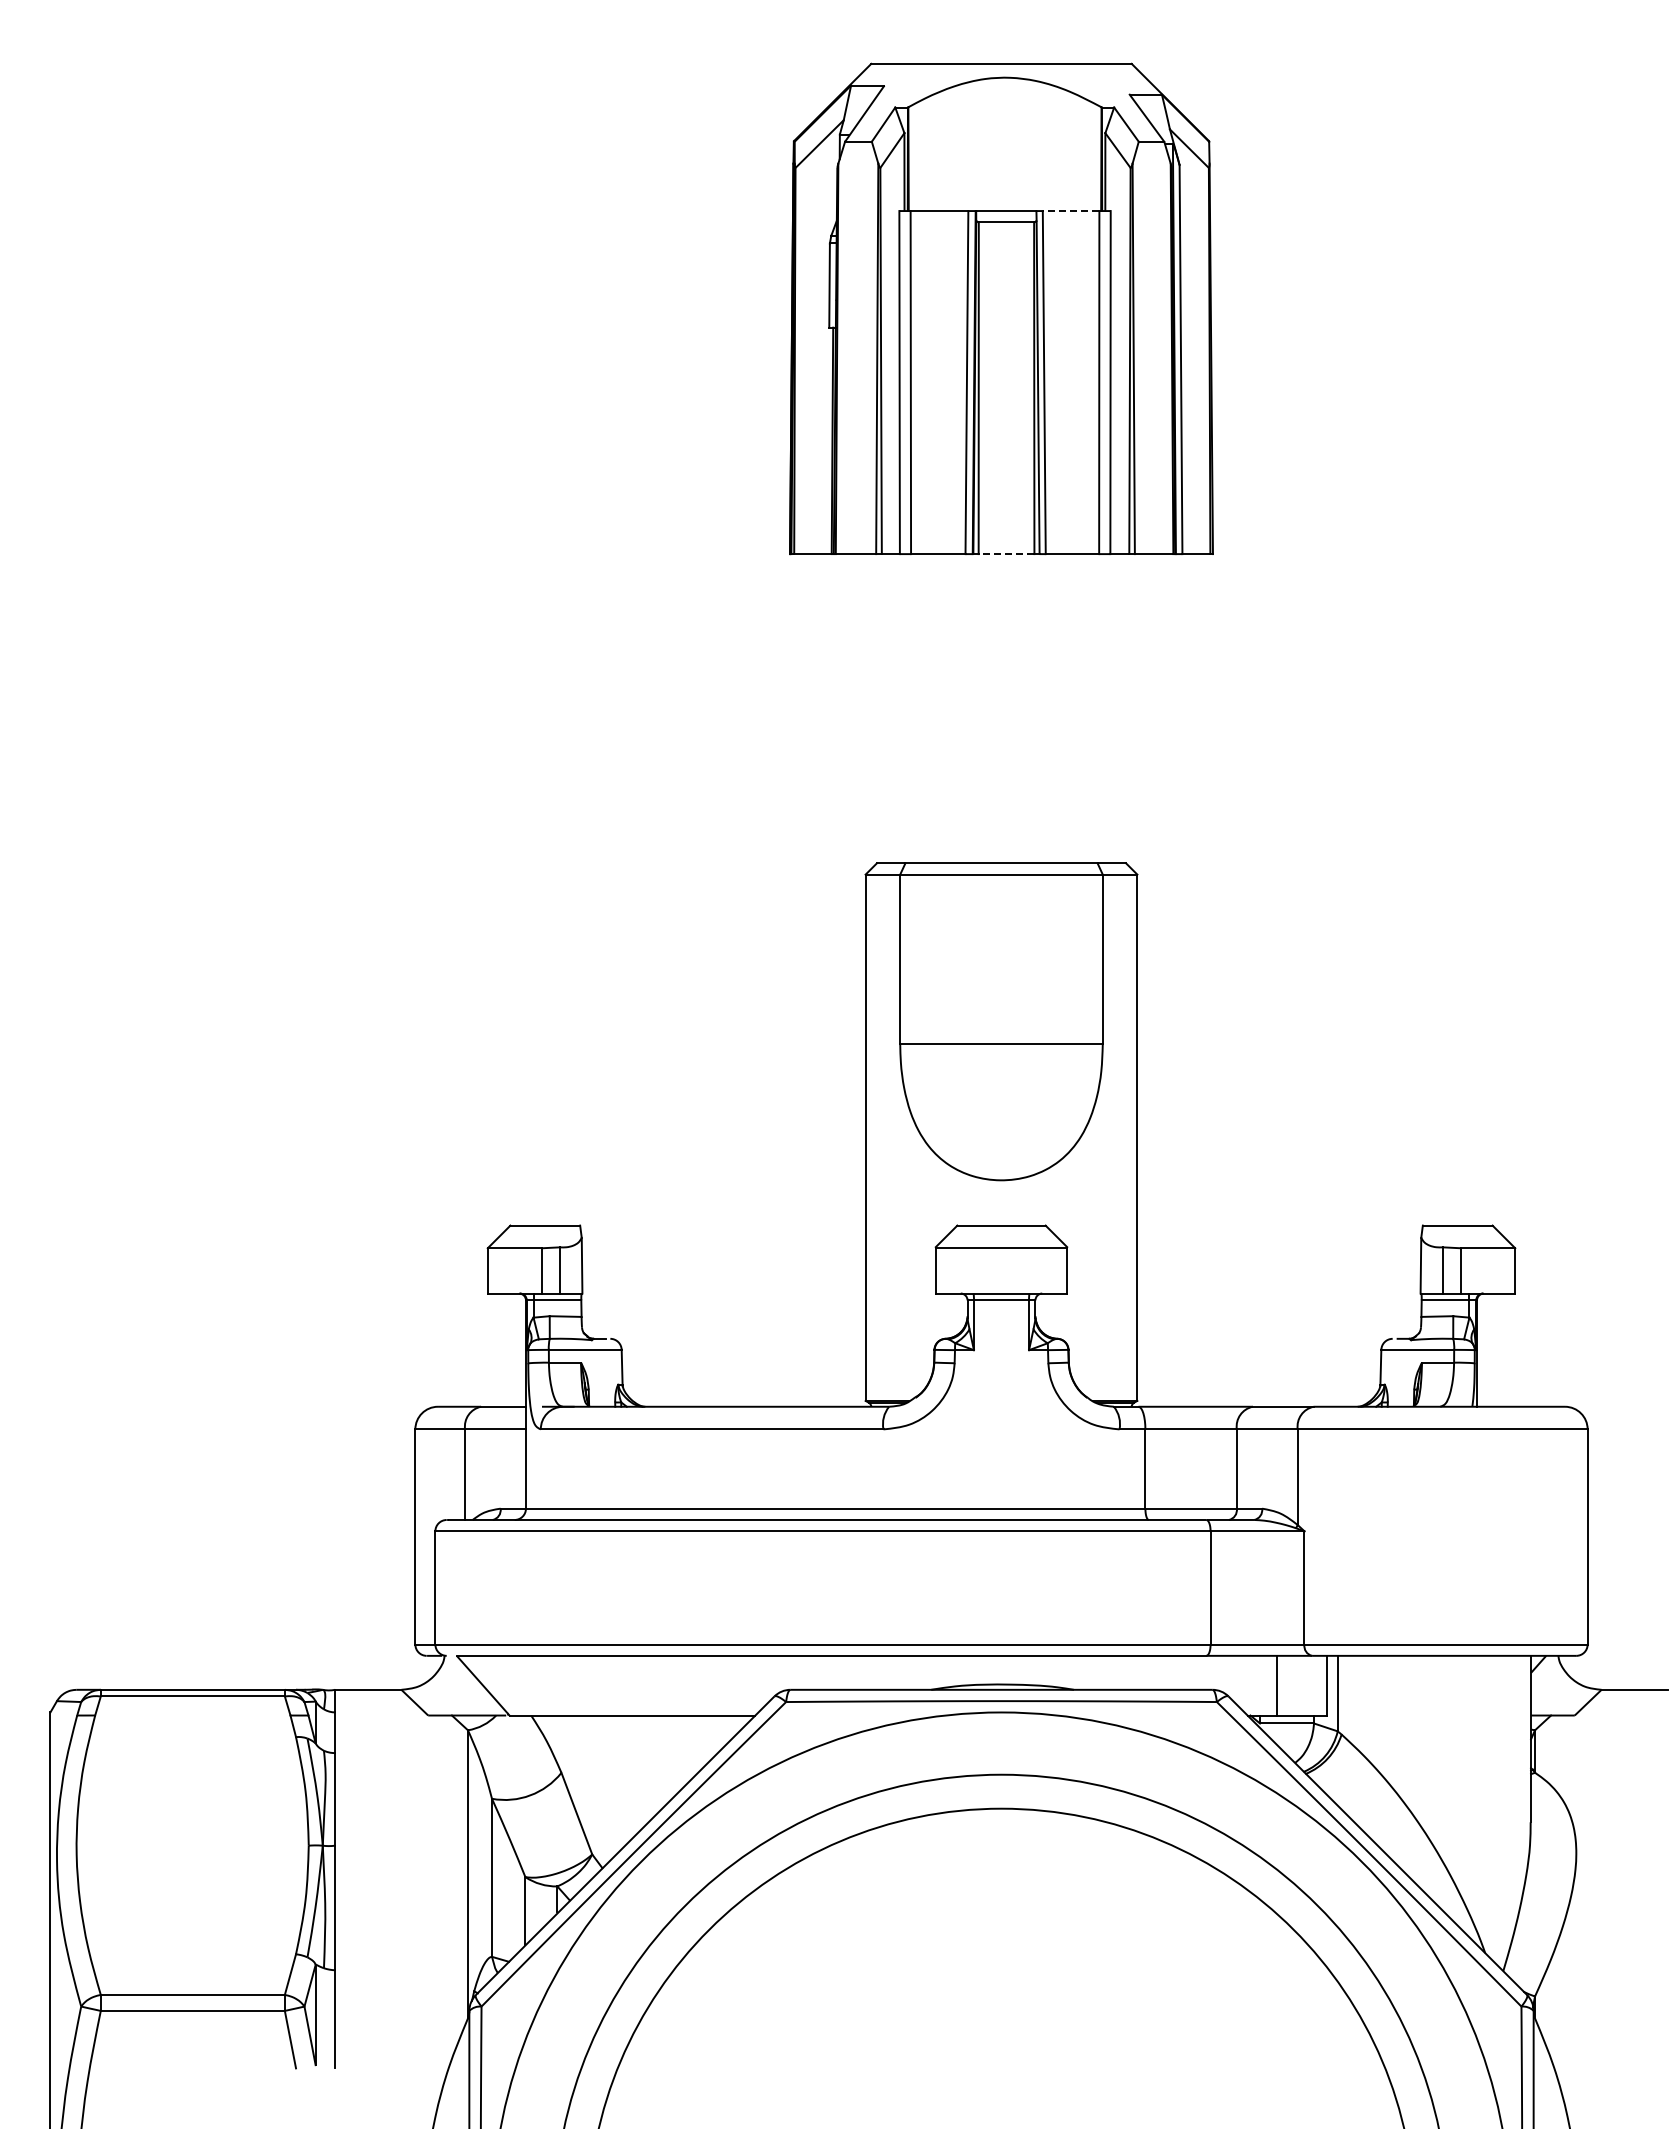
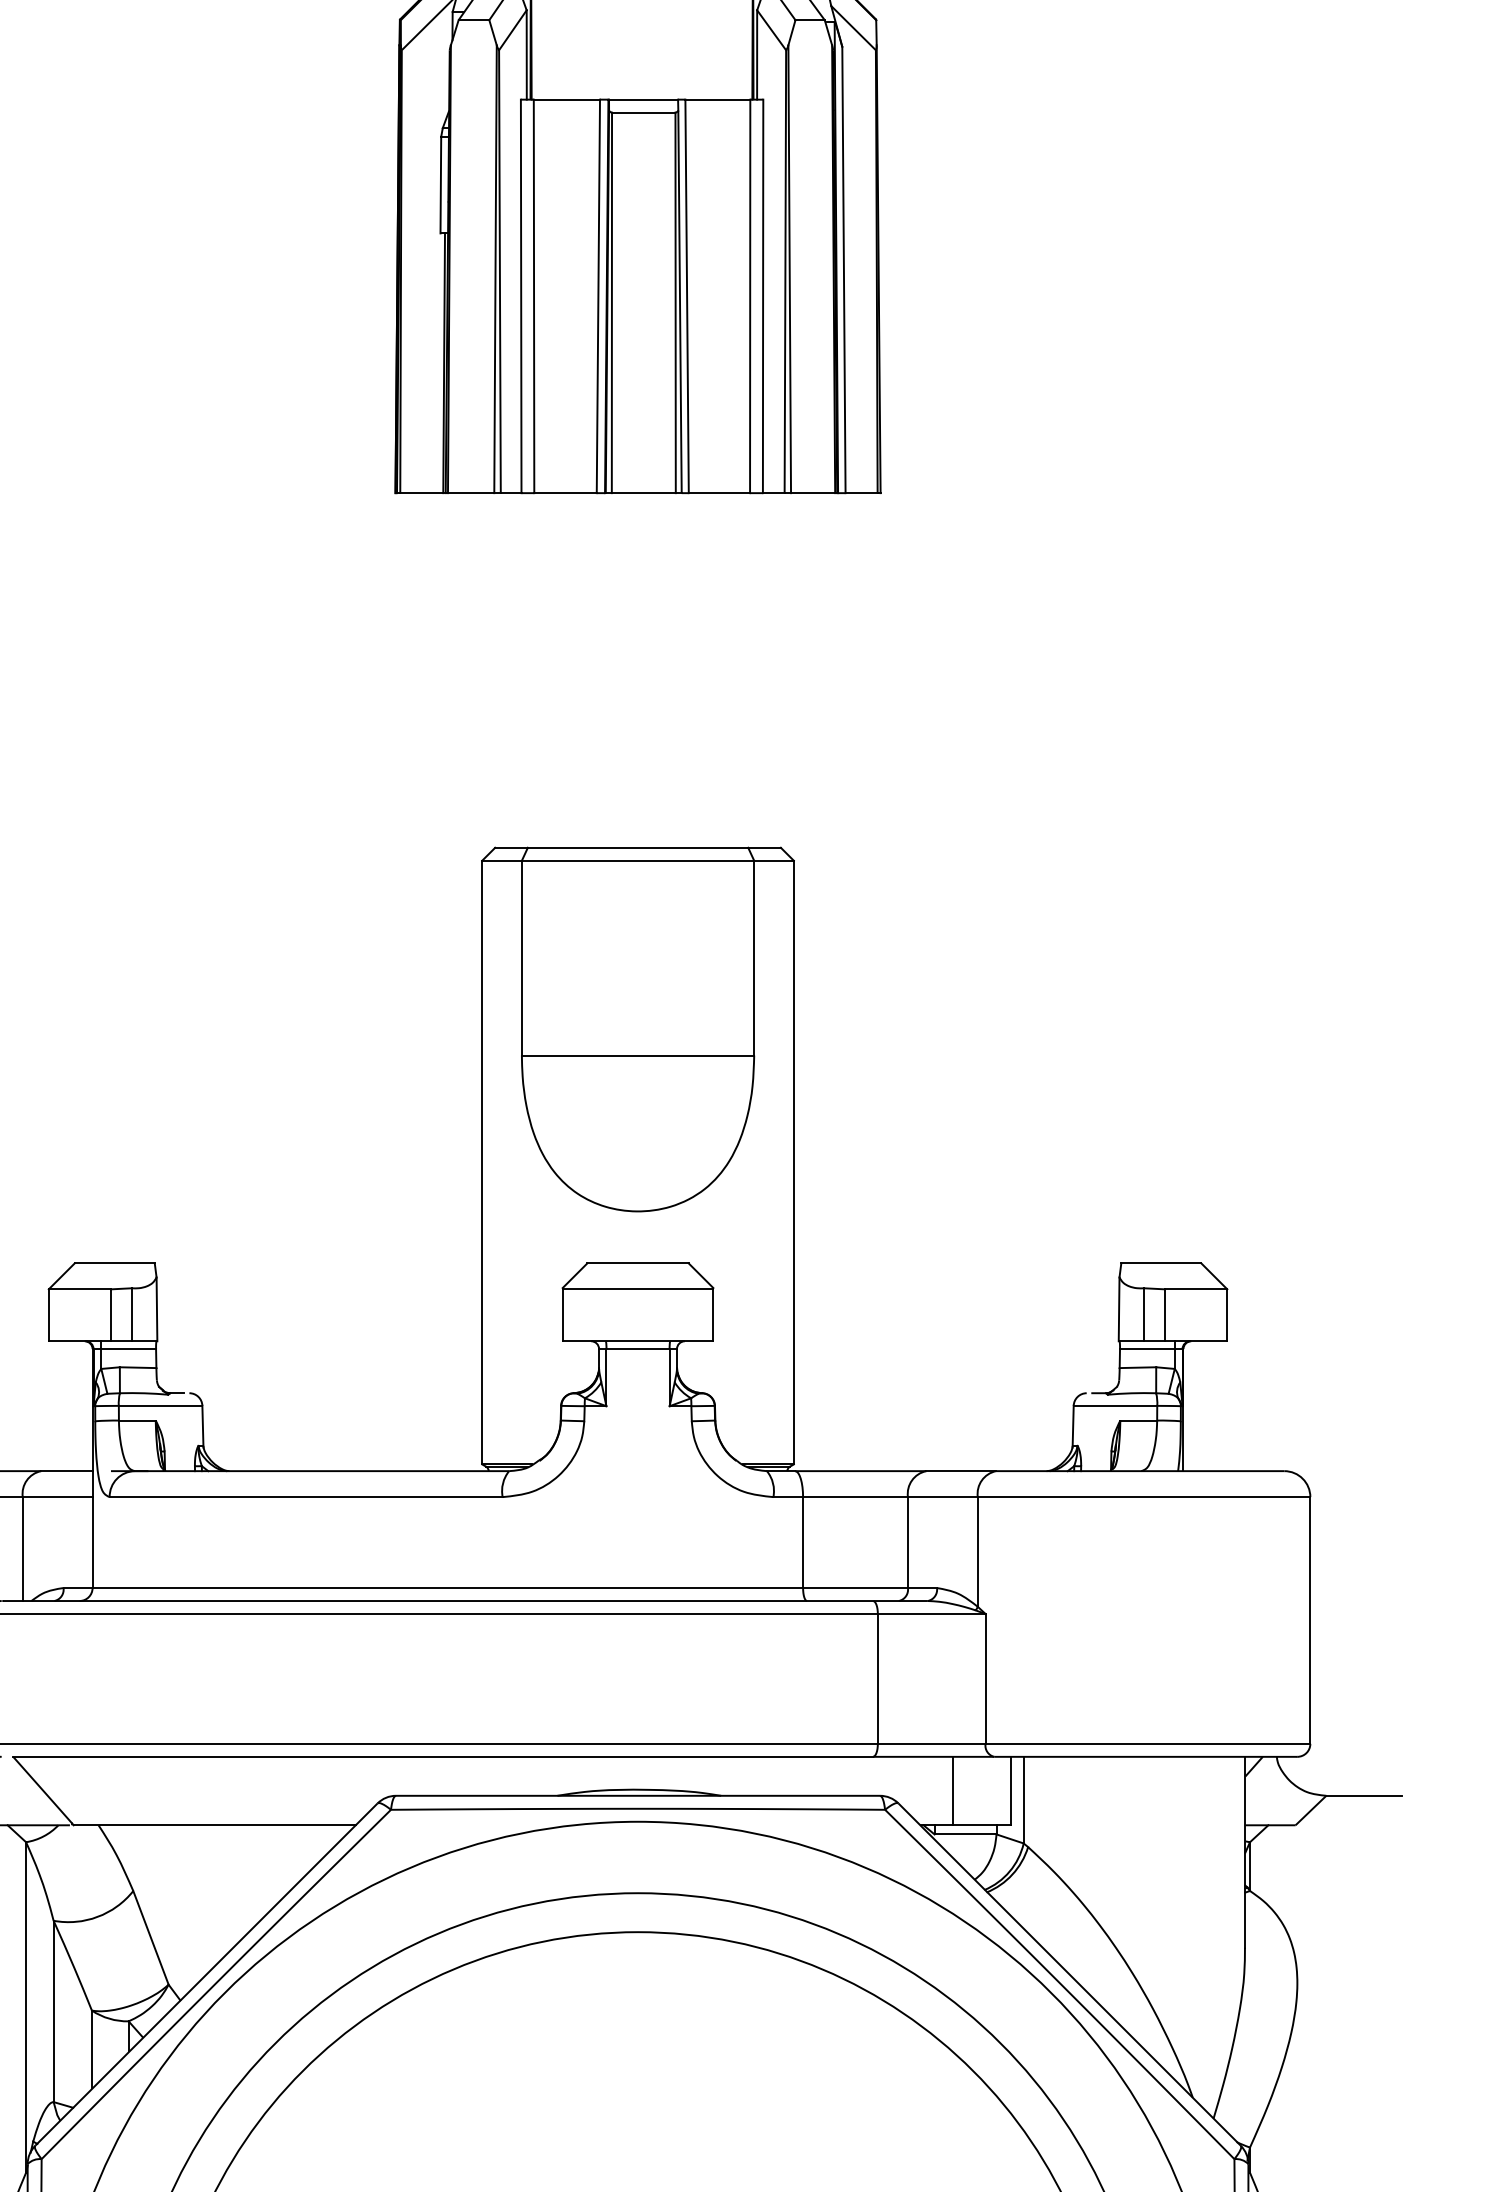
line: (1070, 211) -> (717, 100), dashed -> solid
line: (1006, 554) -> (643, 493), dashed -> solid

